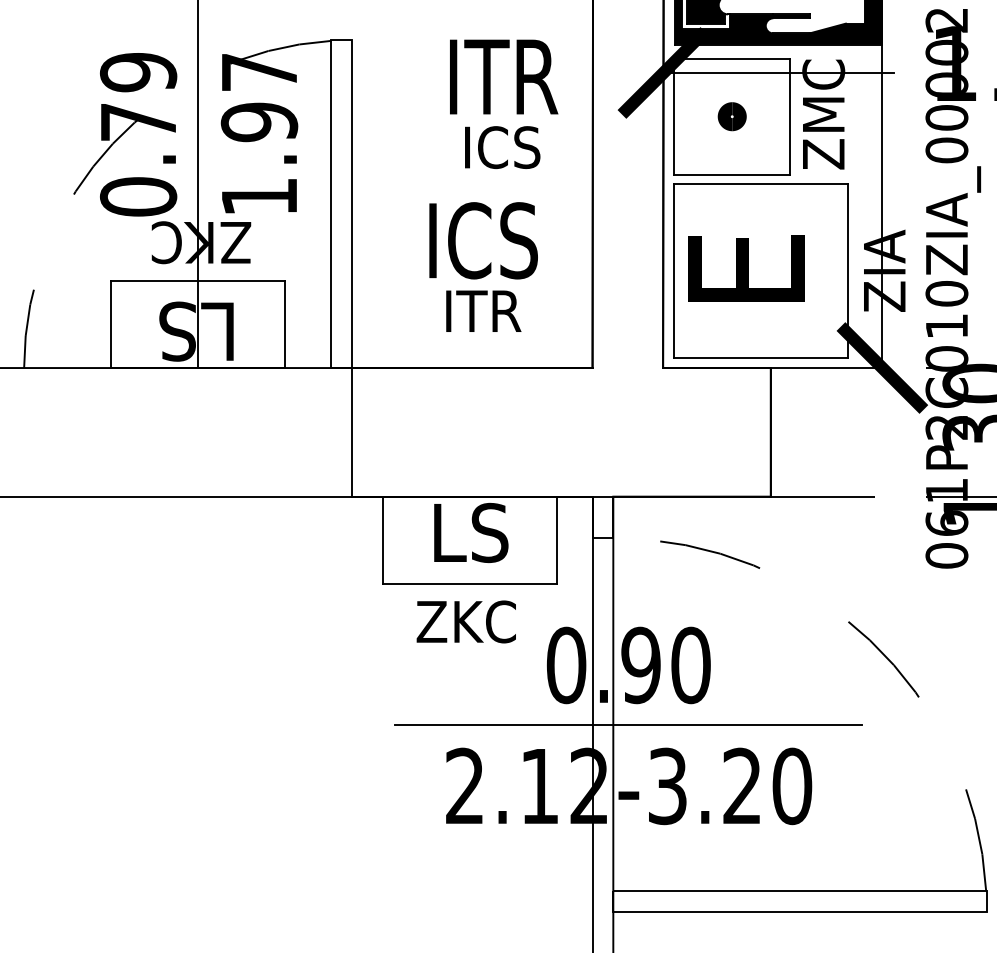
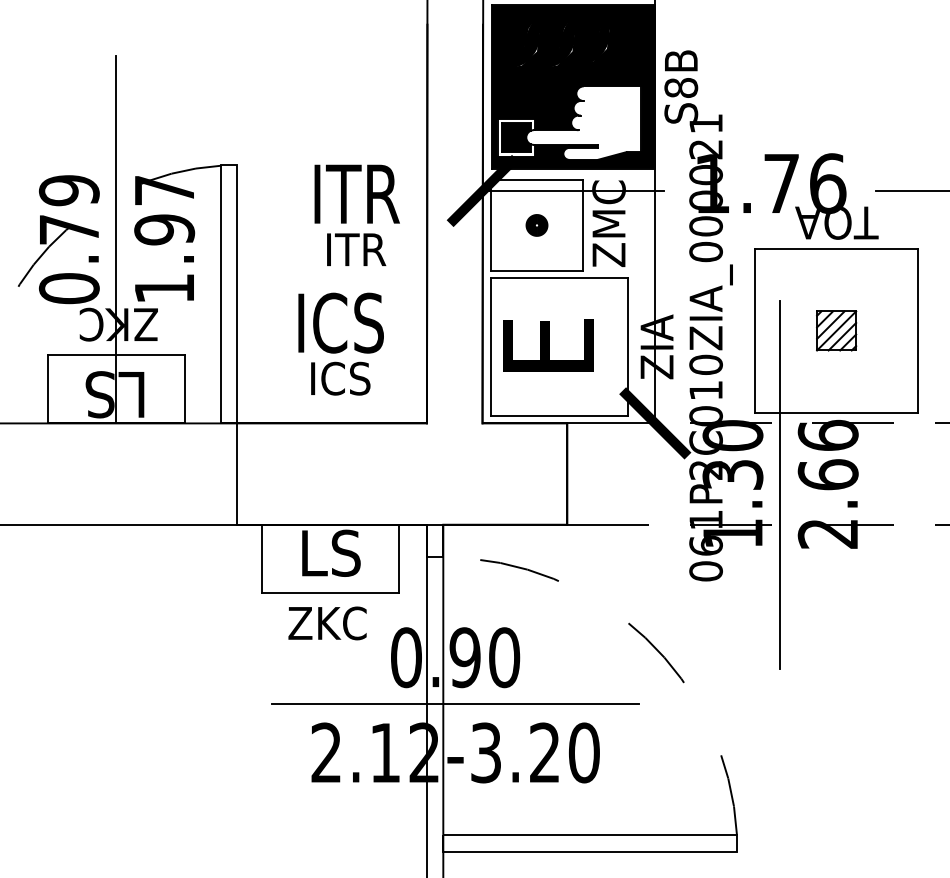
text: (503, 147) -> (356, 249), ICS -> ITR
text: (482, 311) -> (340, 378), ITR -> ICS

